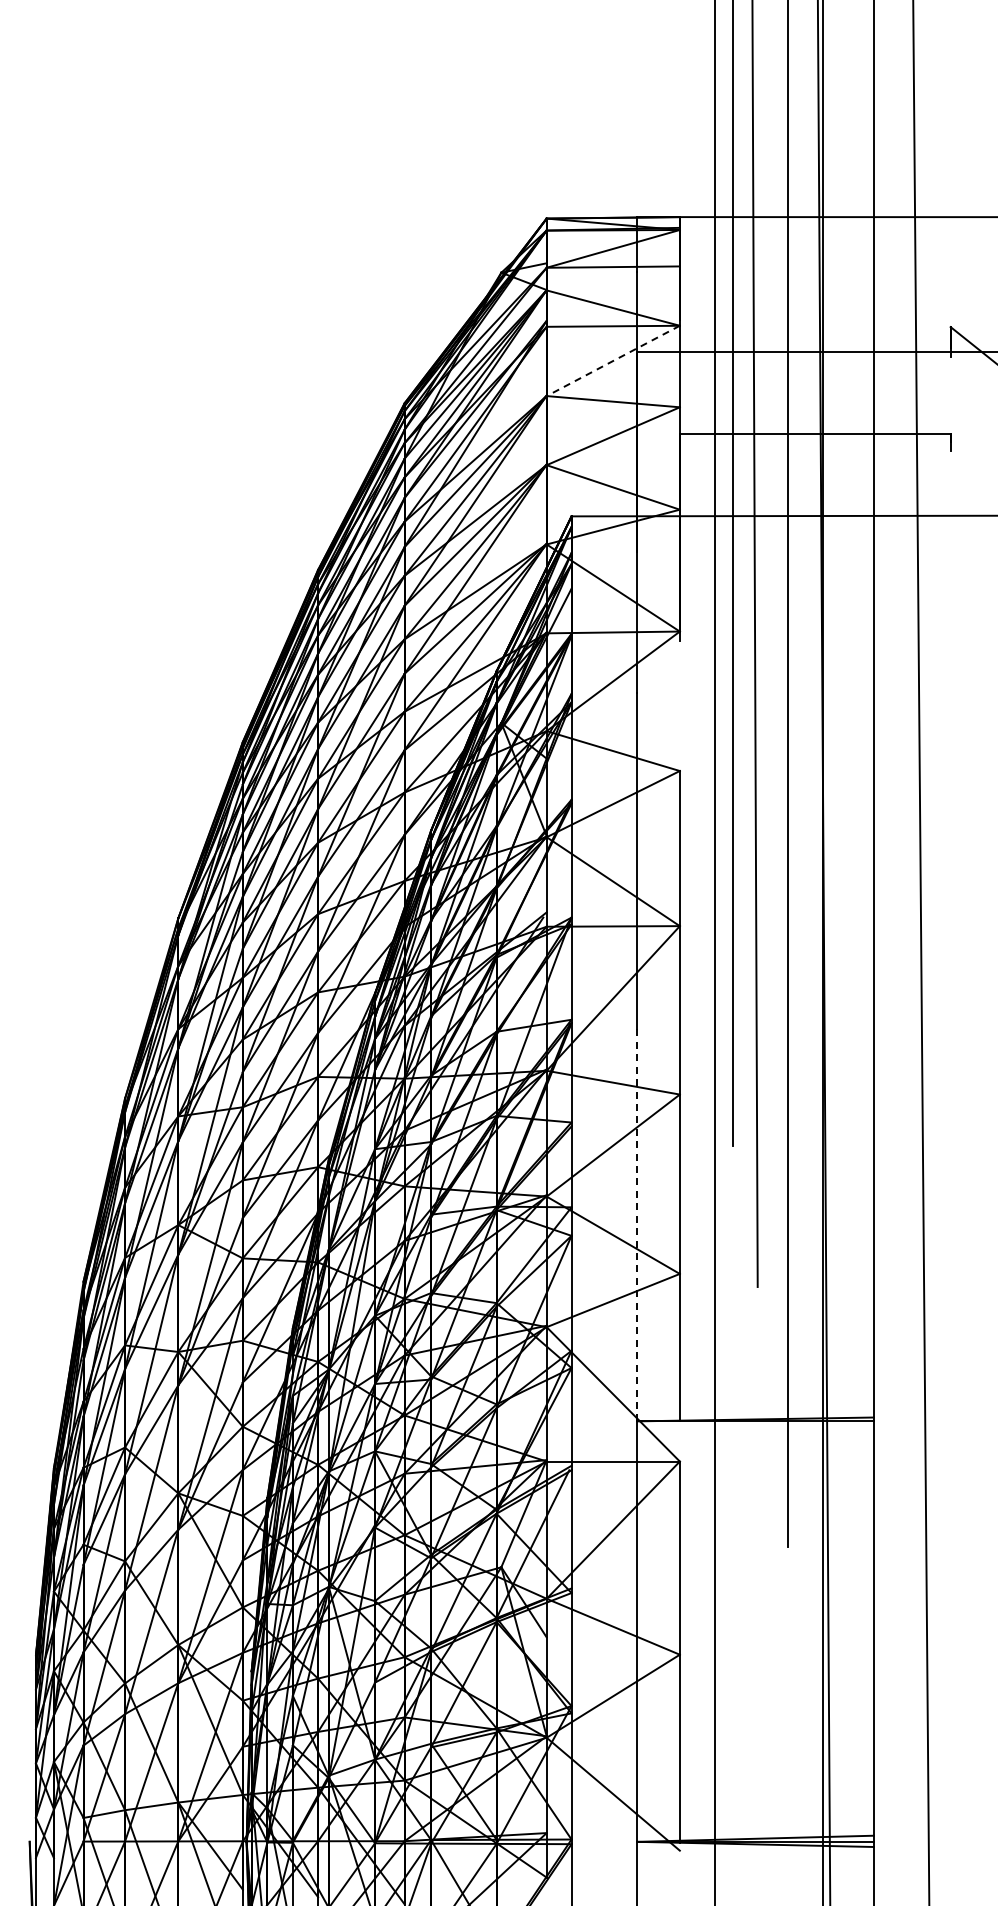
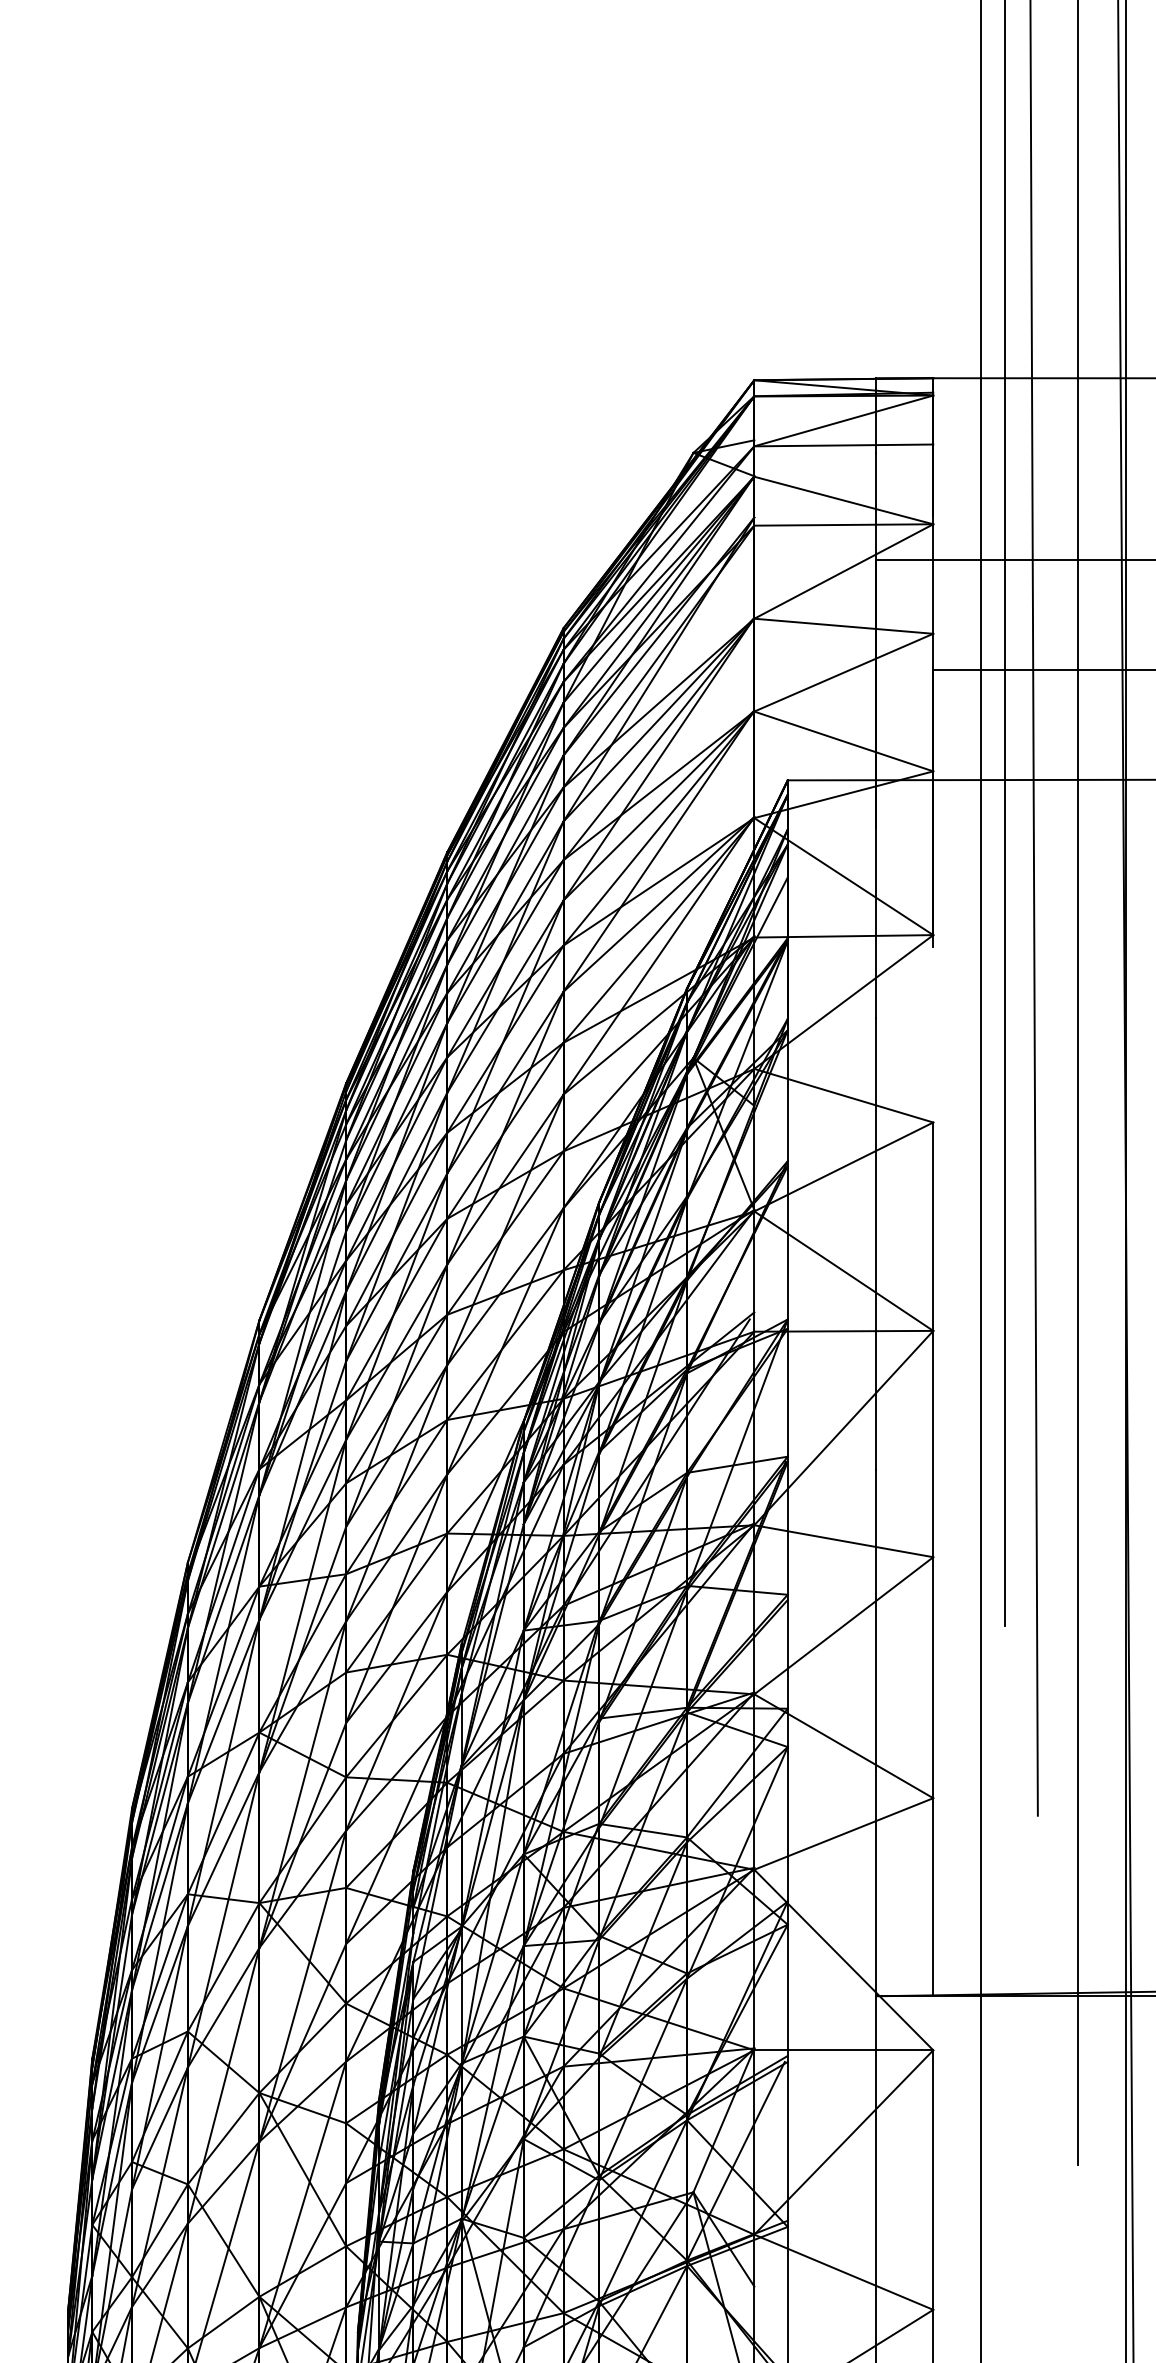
line: (612, 361) -> (842, 572), dashed -> solid
line: (637, 1225) -> (876, 1733), dashed -> solid

